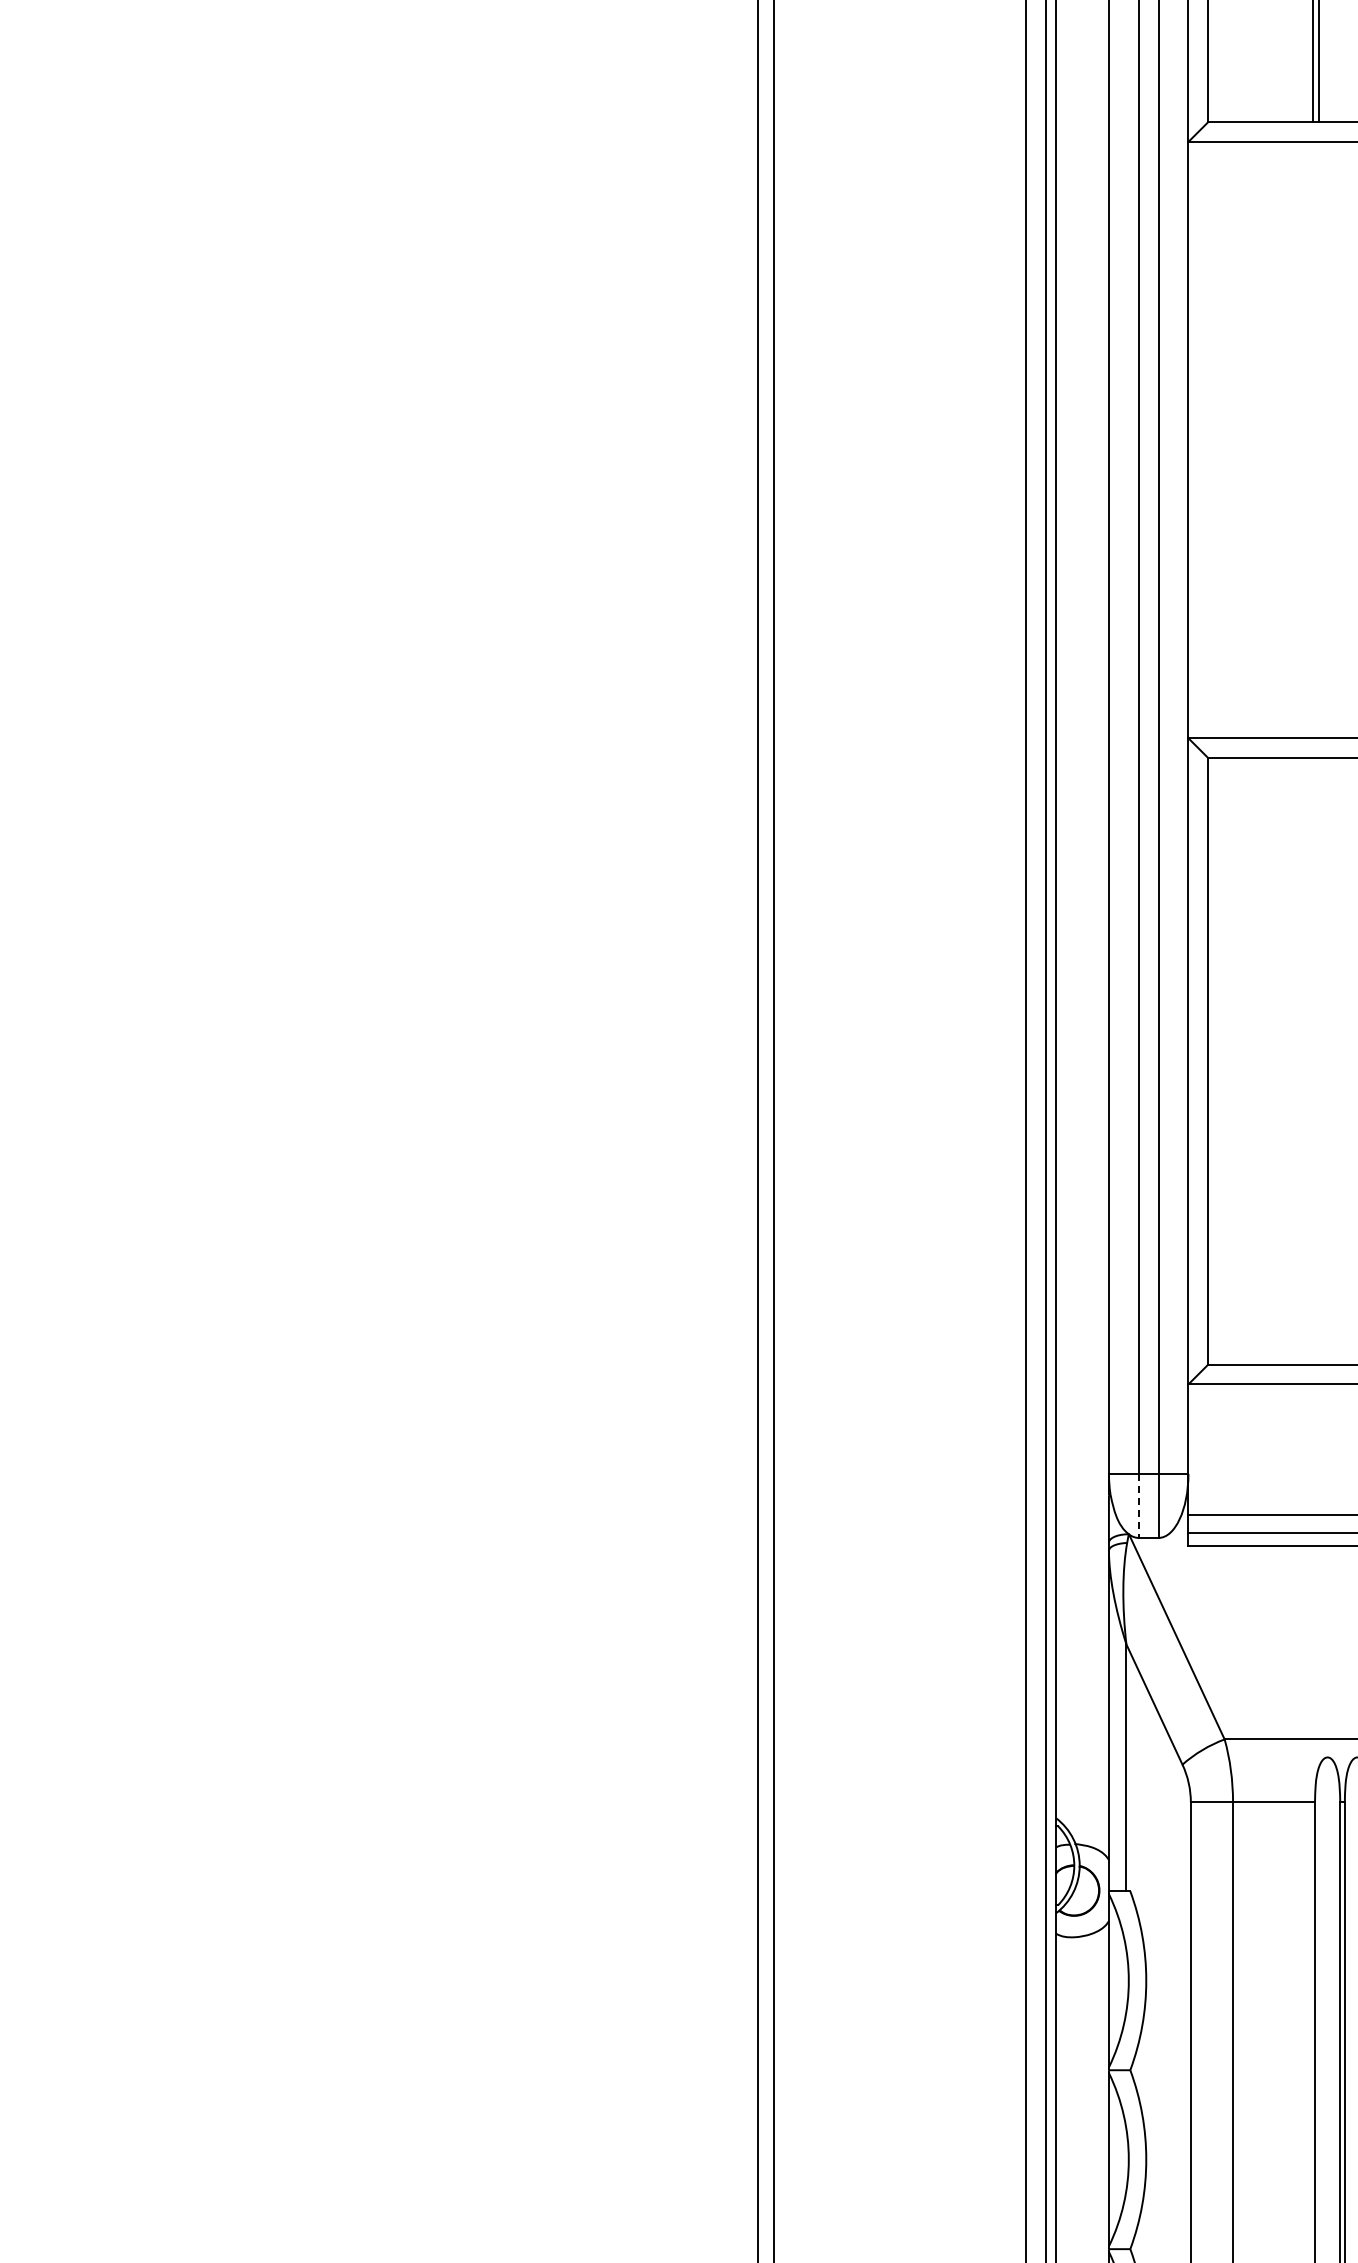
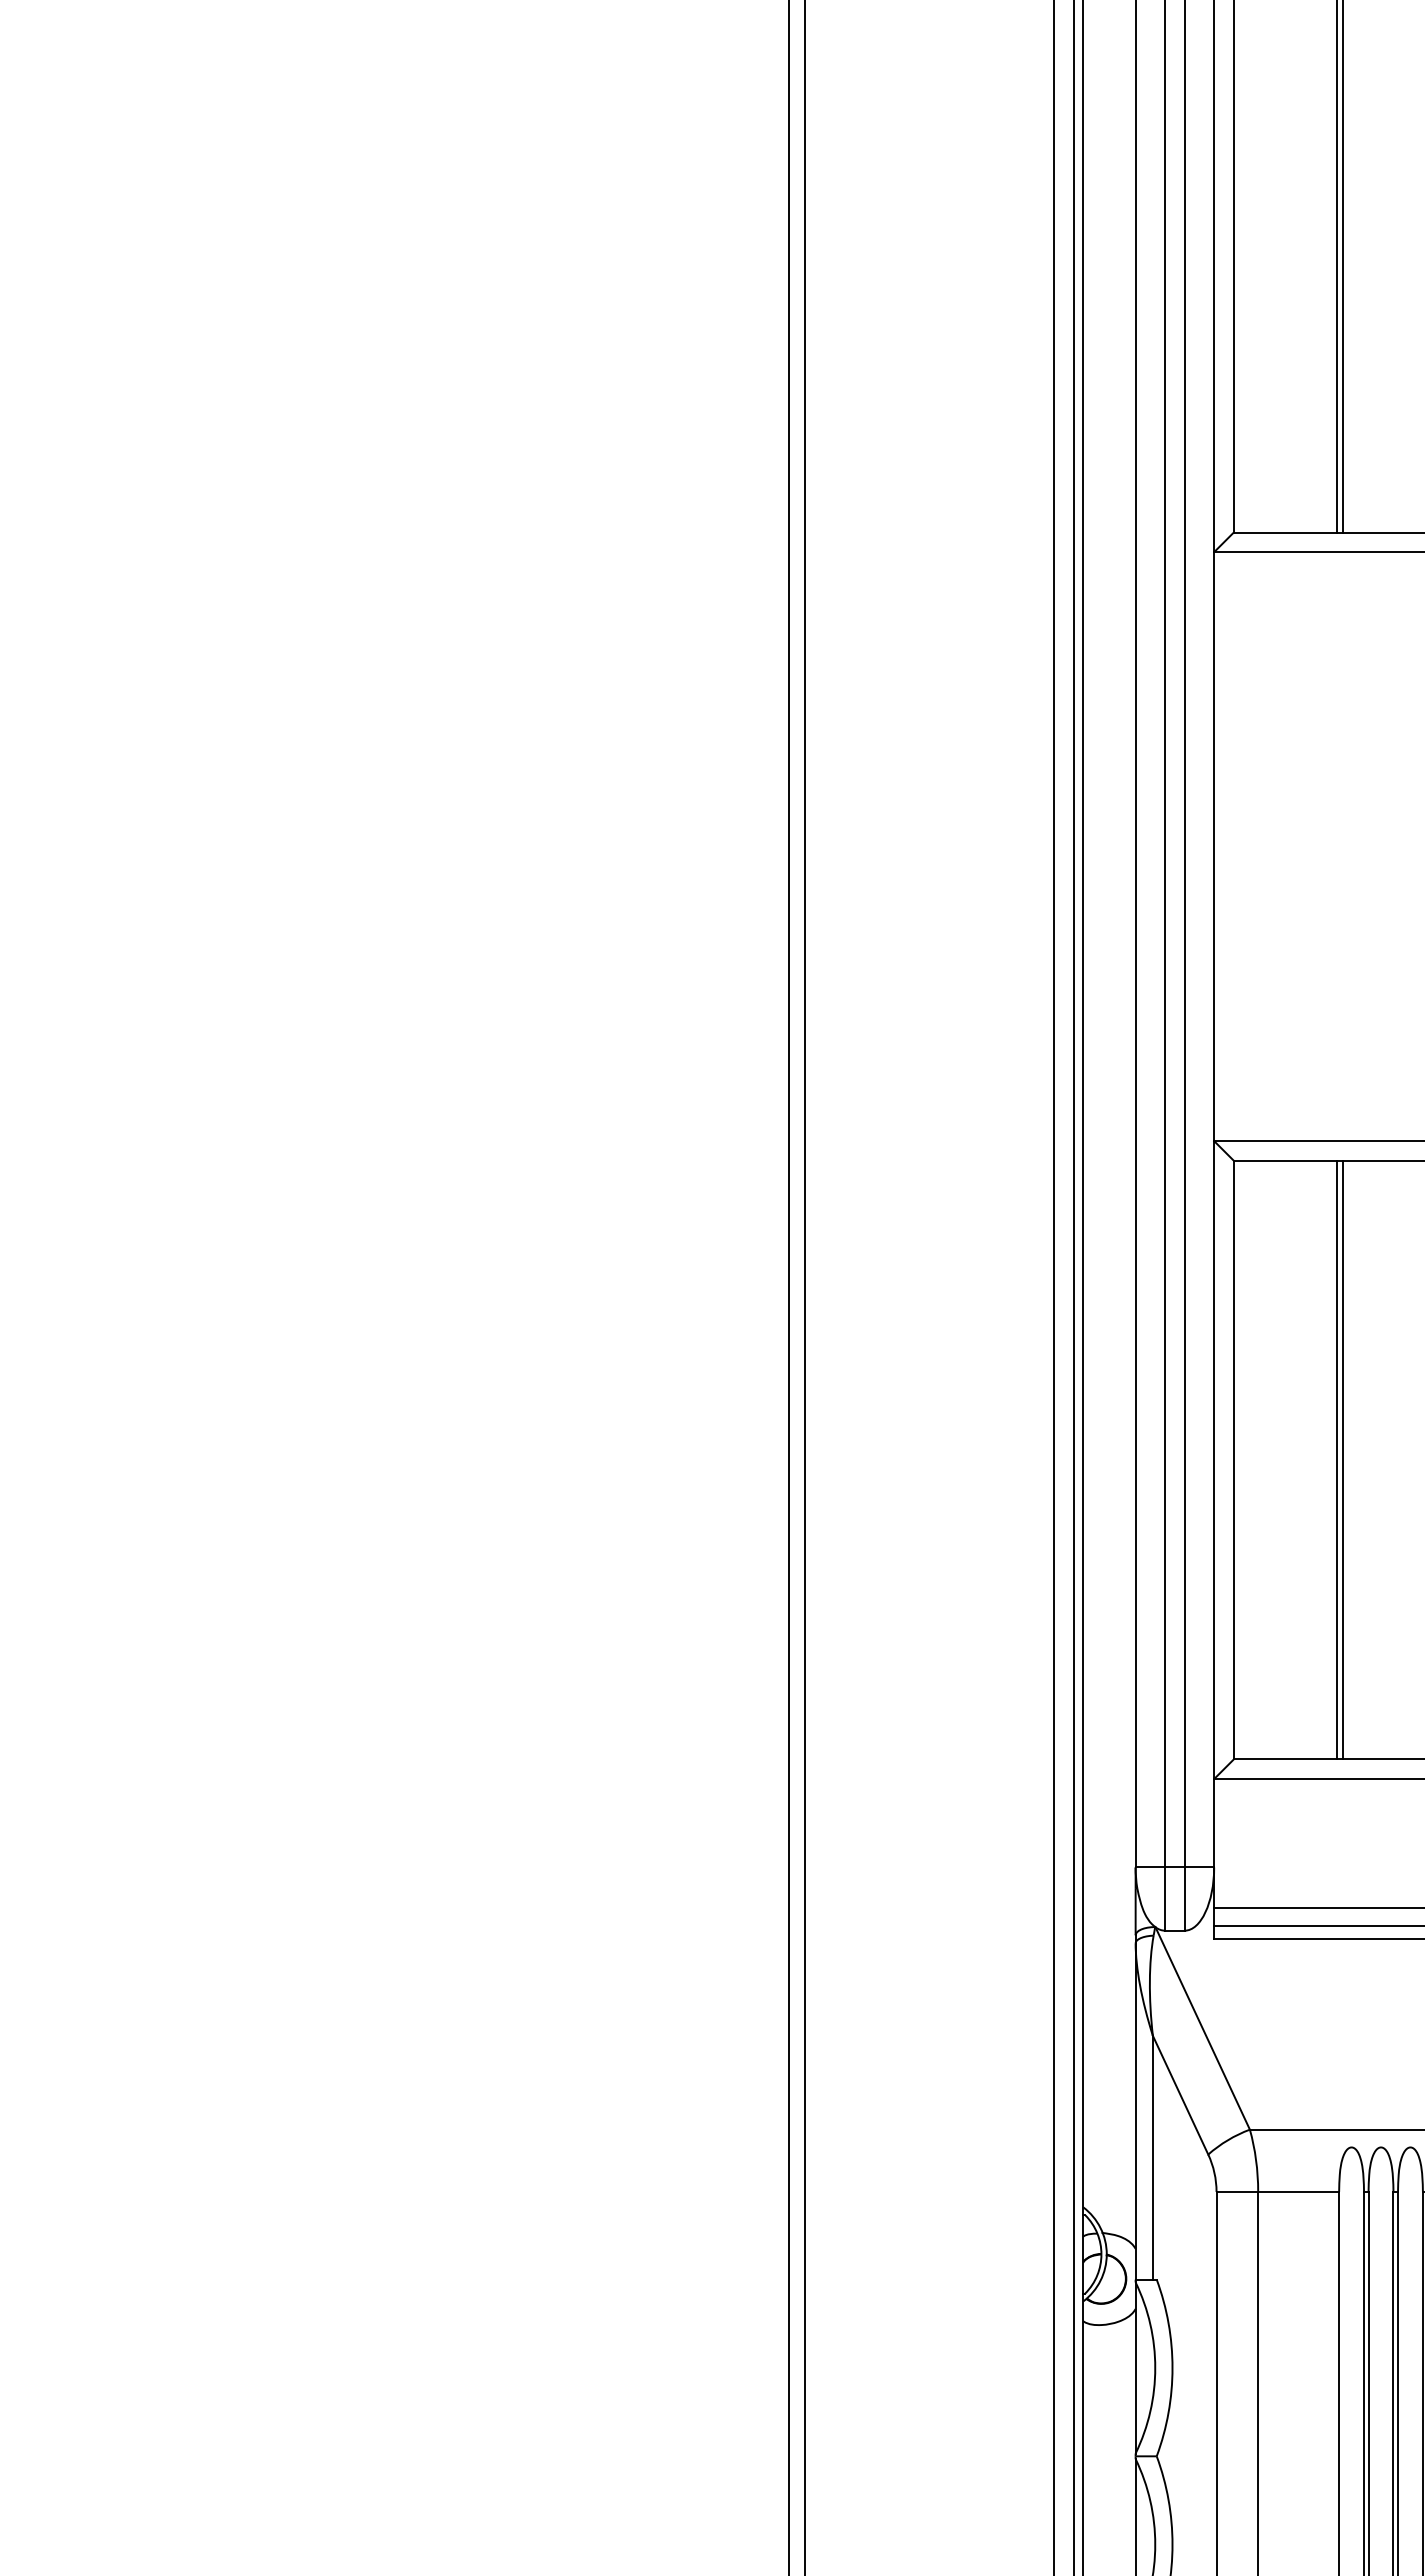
line: (1312, 1060) -> (1336, 1459), added
line: (1318, 1060) -> (1342, 1459), added
line: (1139, 1505) -> (1165, 1898), dashed -> solid

